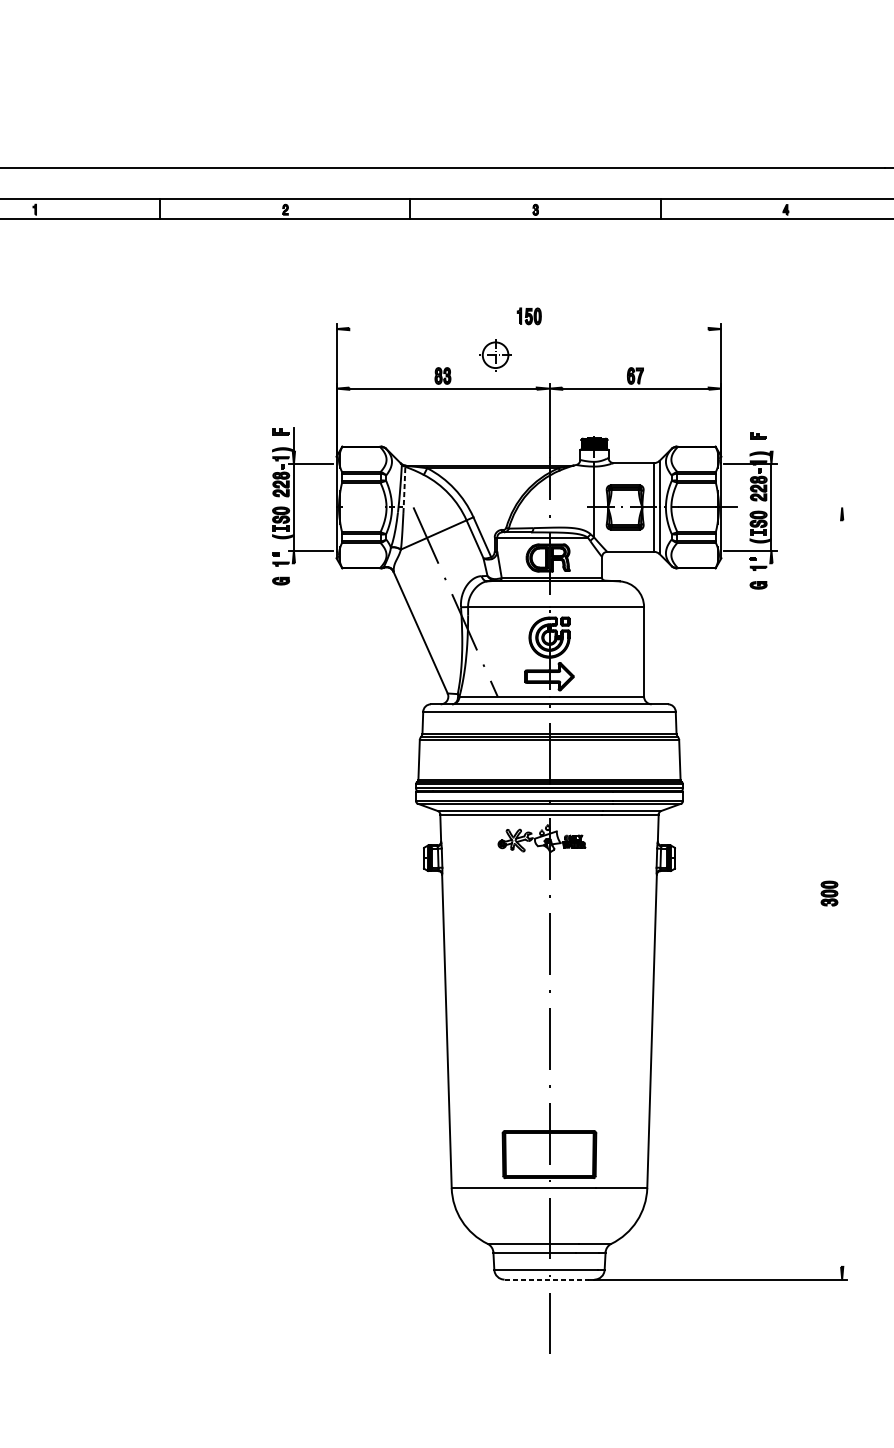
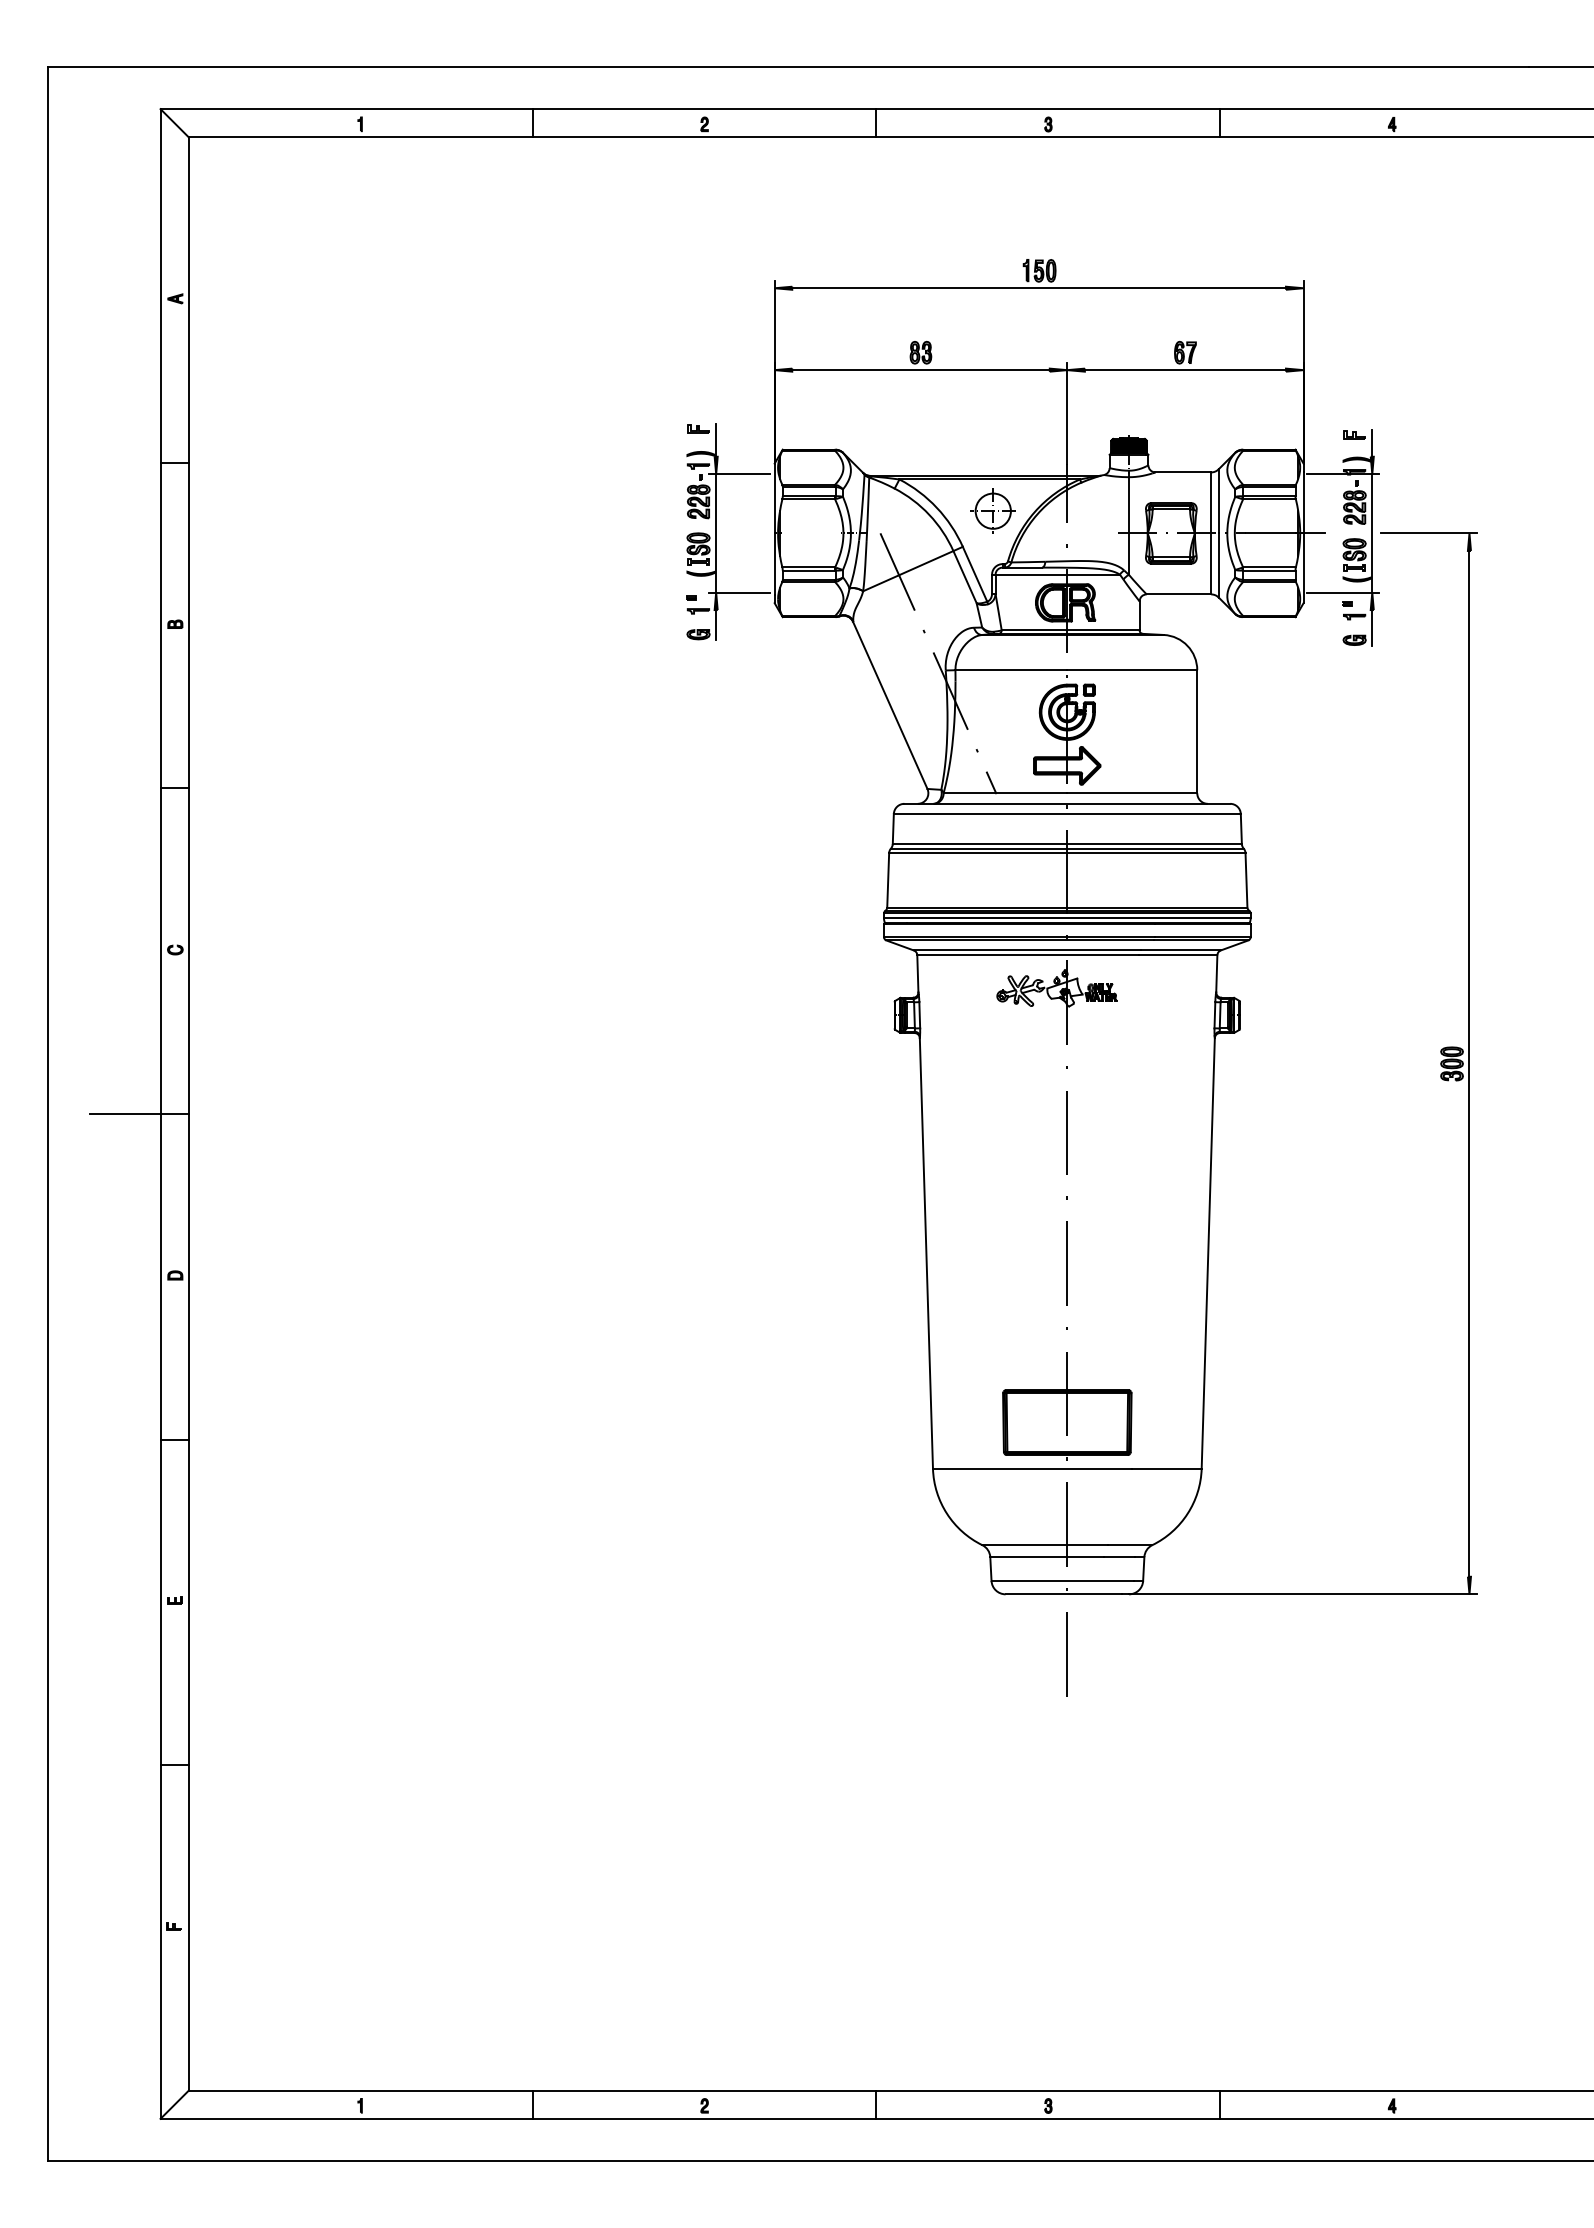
line: (529, 329) -> (1039, 288), added
part: (495, 354) -> (992, 510), moved
line: (771, 441) -> (1372, 442), added
line: (404, 490) -> (868, 509), dashed -> solid
line: (812, 507) -> (1428, 533), added
line: (294, 574) -> (716, 625), added
line: (771, 575) -> (1372, 627), added
line: (842, 893) -> (1469, 1063), added
line: (546, 1279) -> (1063, 1594), dashed -> solid

